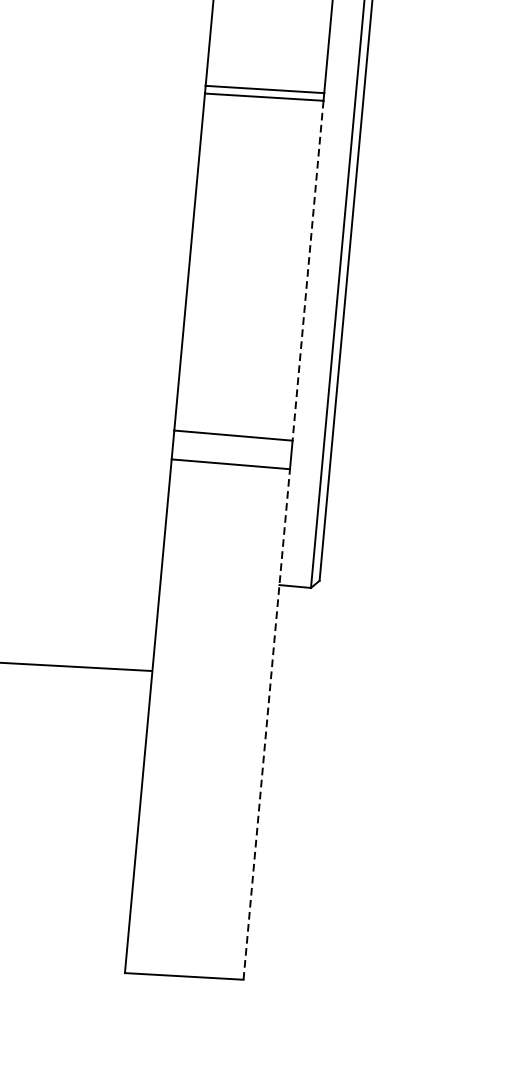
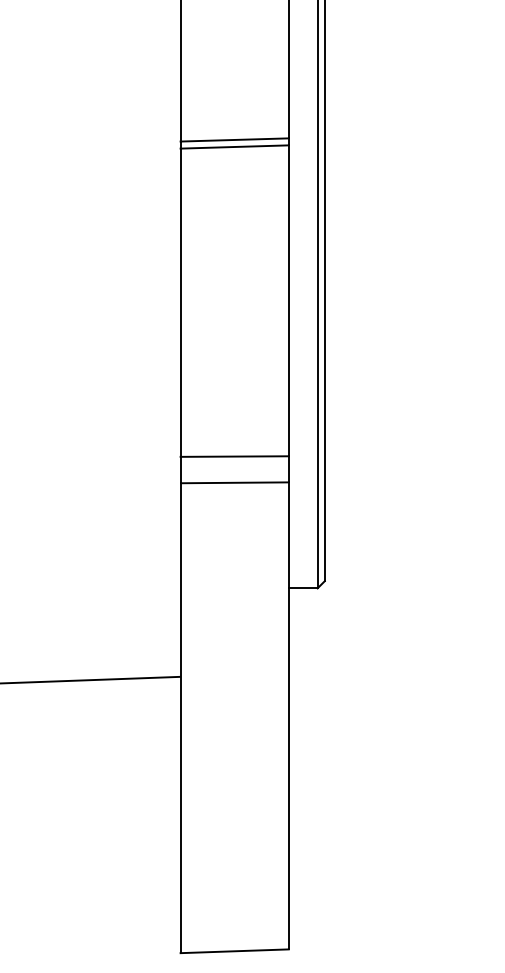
line: (307, 271) -> (288, 301), dashed -> solid
line: (266, 724) -> (288, 715), dashed -> solid

